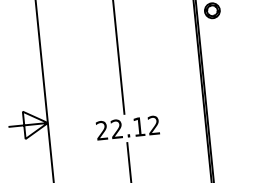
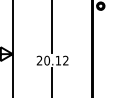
text: (117, 128) -> (47, 60), 22.12 -> 20.12

